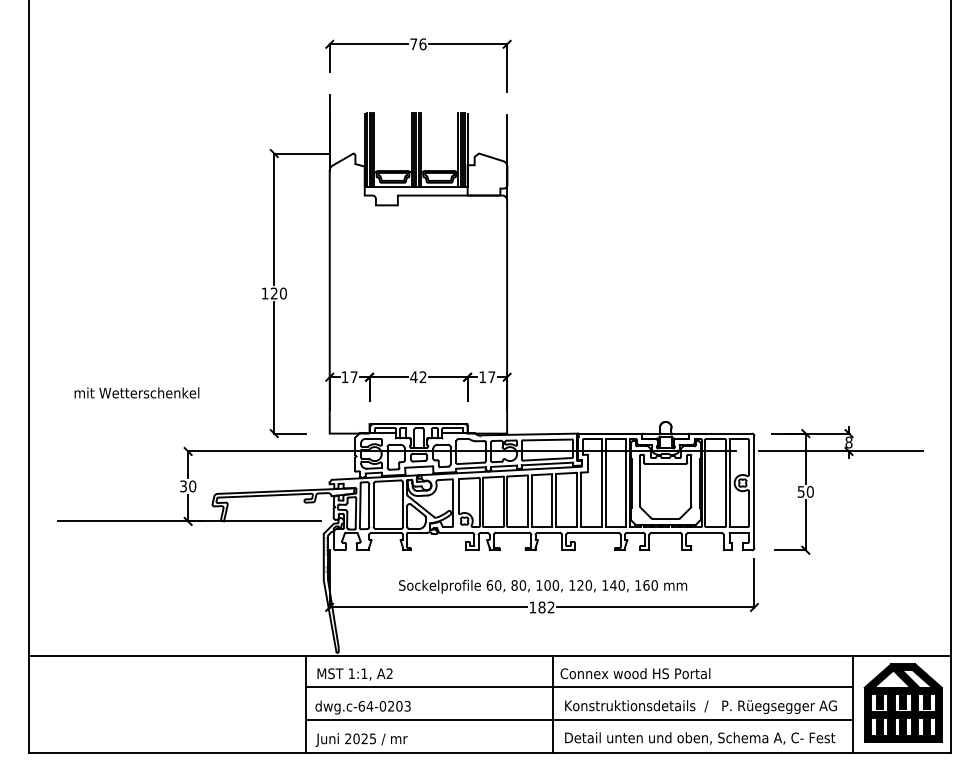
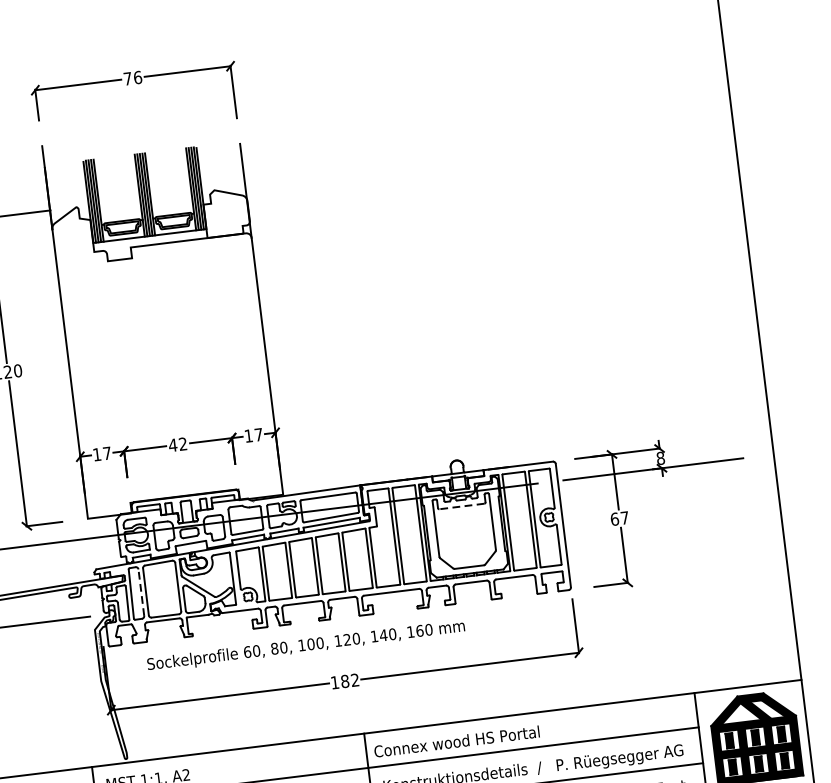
line: (665, 463) -> (461, 506), solid -> dashed
text: (805, 491) -> (619, 518), 50 -> 67
line: (369, 505) -> (141, 592), solid -> dashed
text: (543, 586) -> (306, 645), moved

